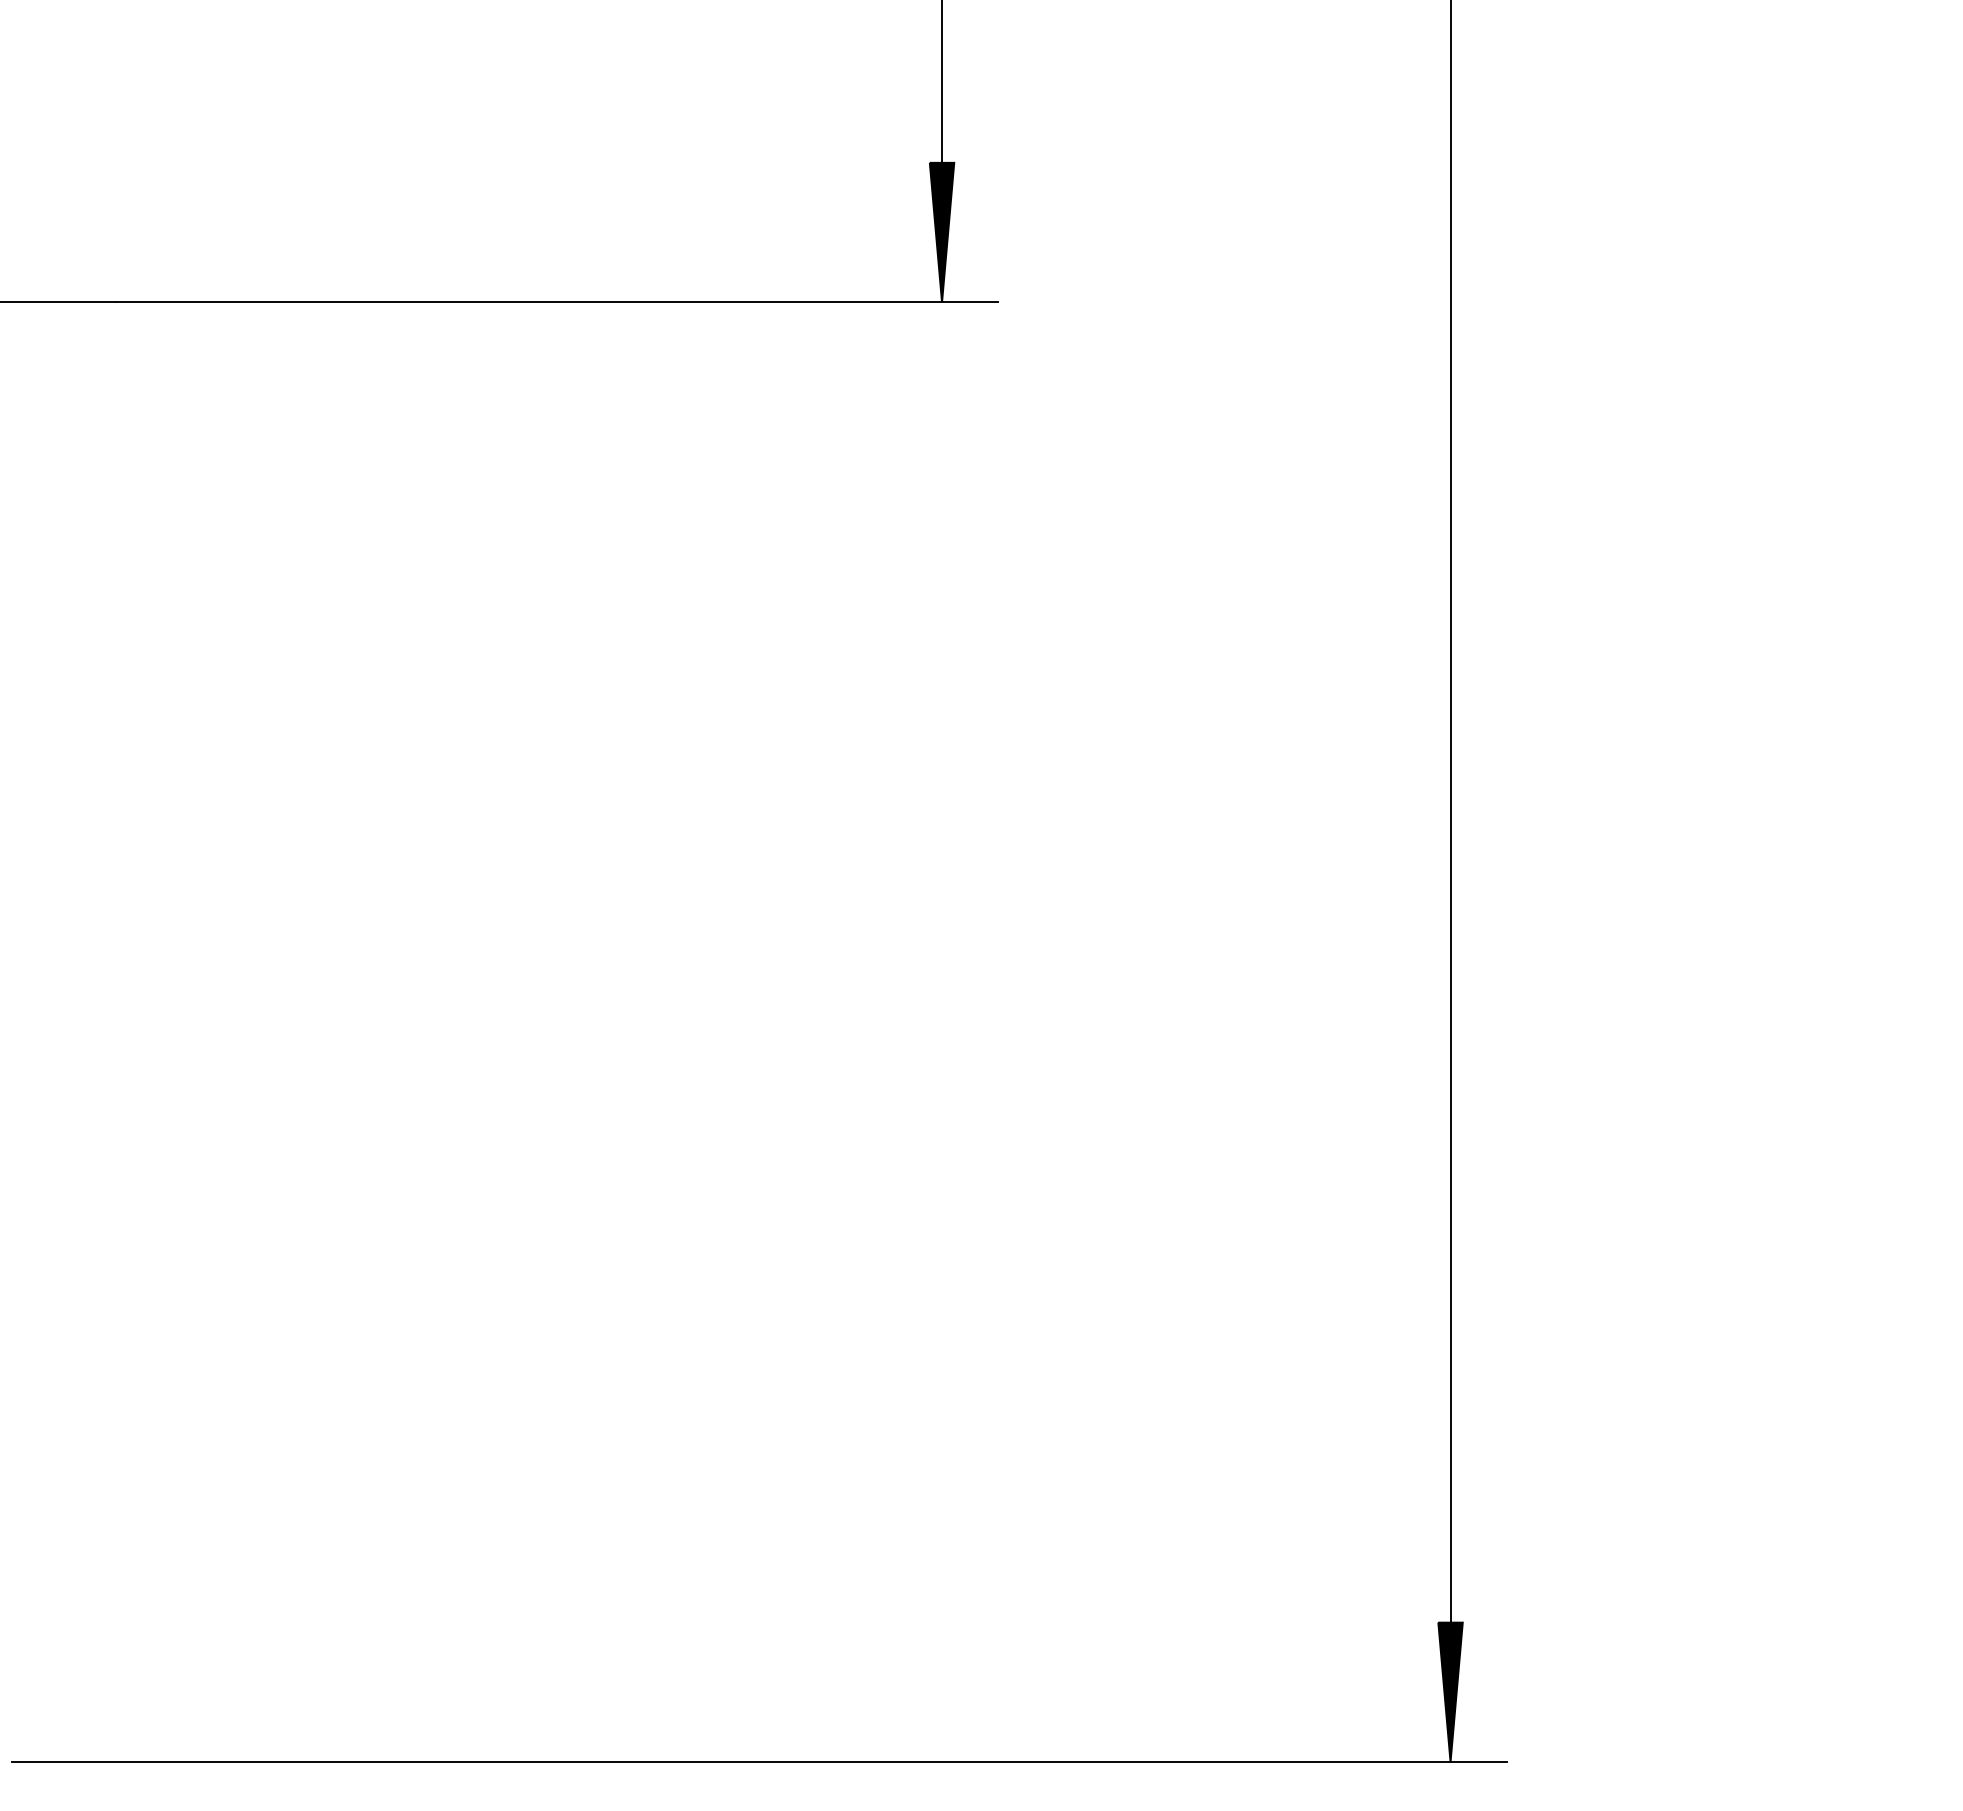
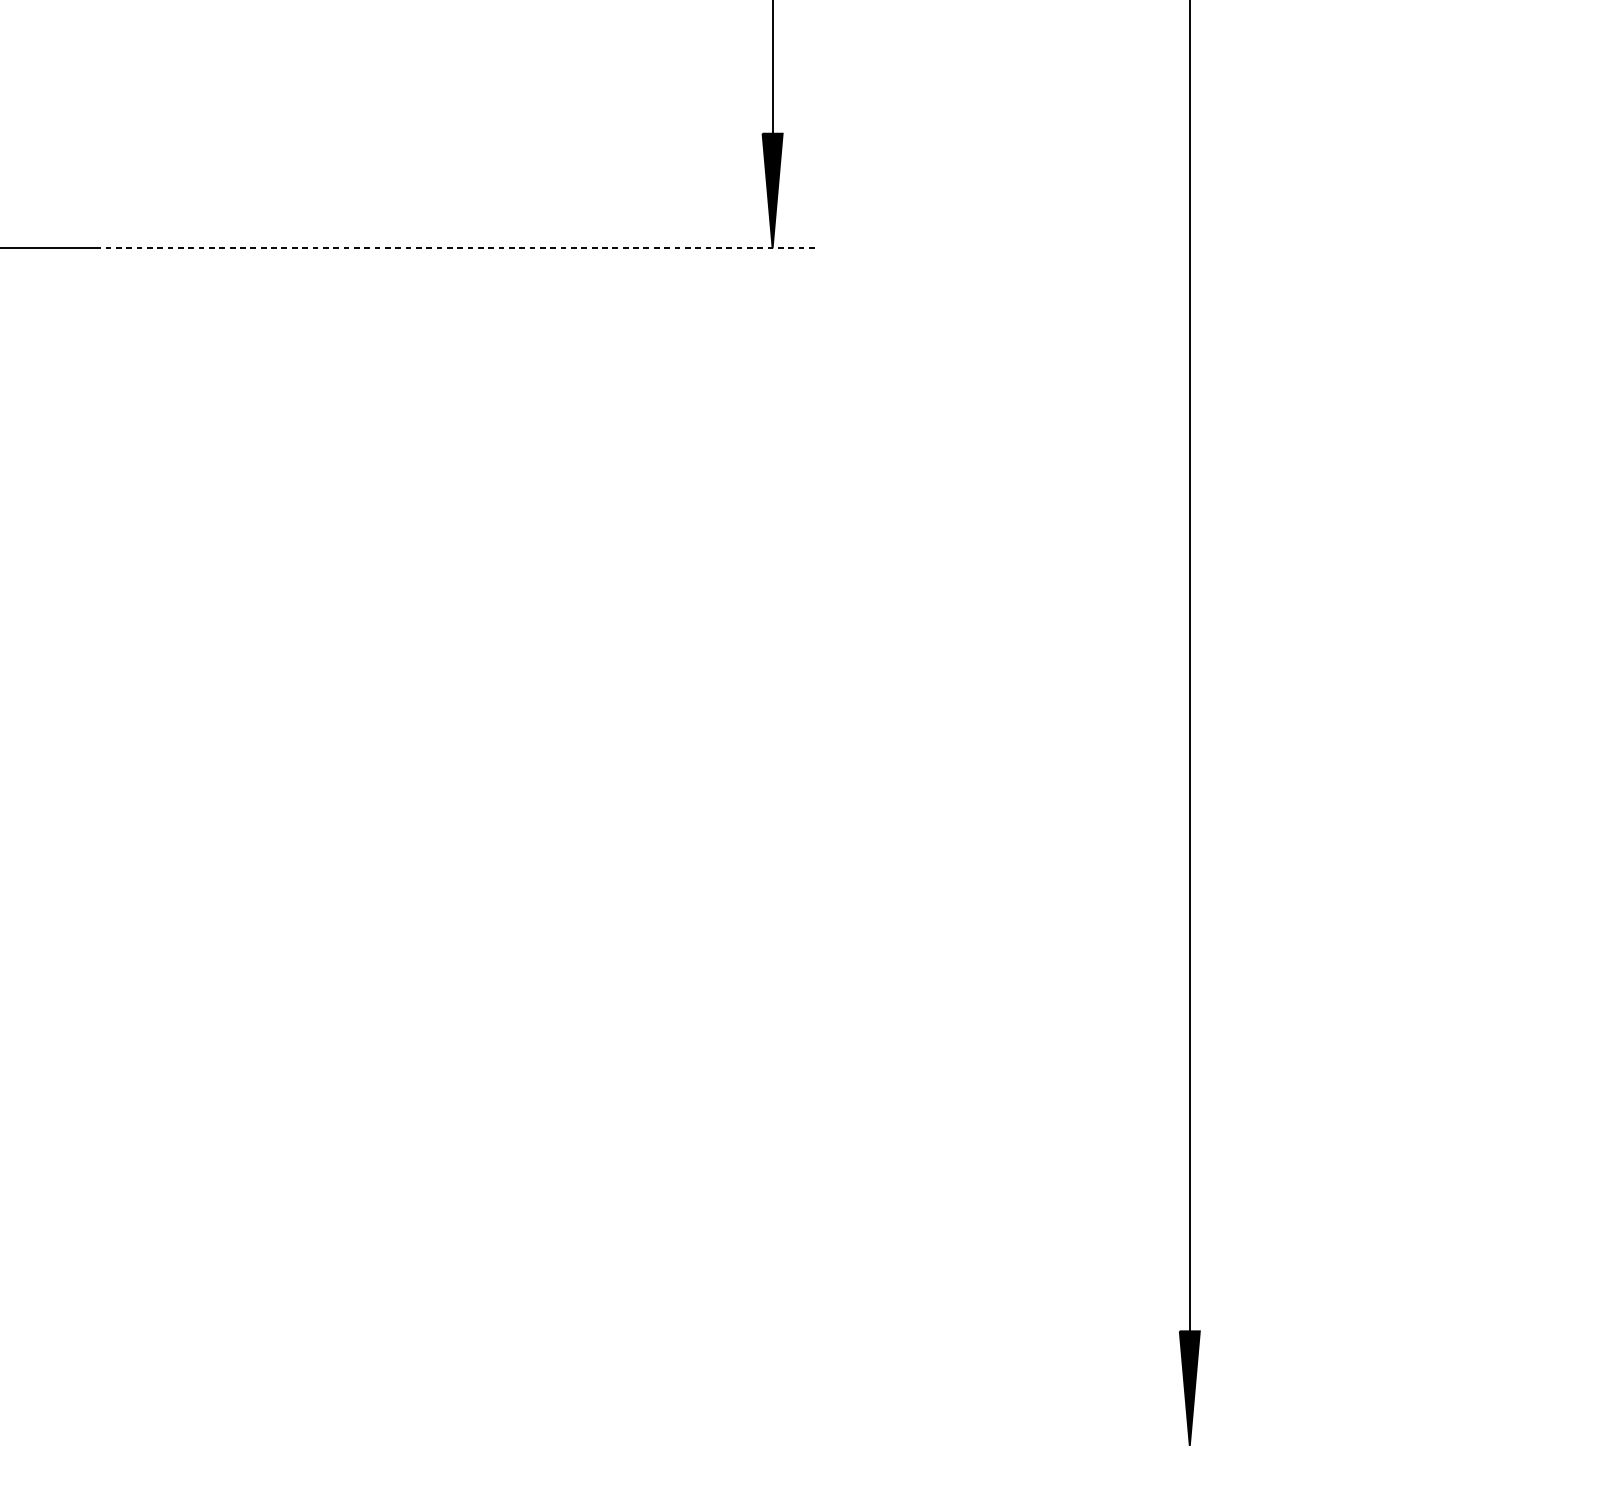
line: (557, 302) -> (457, 248), solid -> dashed
line: (758, 1762) -> (622, 1446), removed

